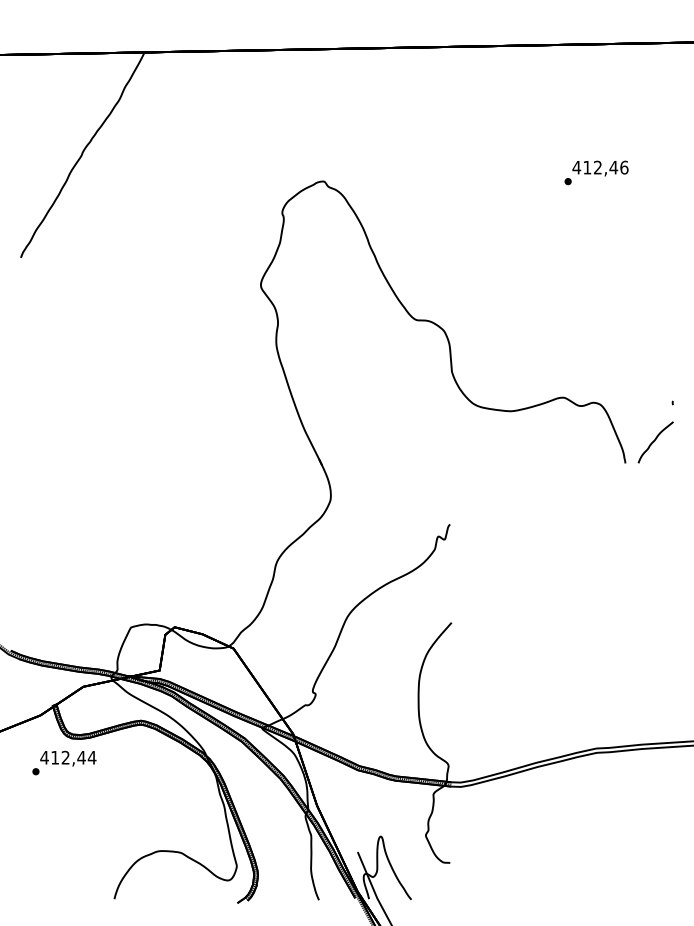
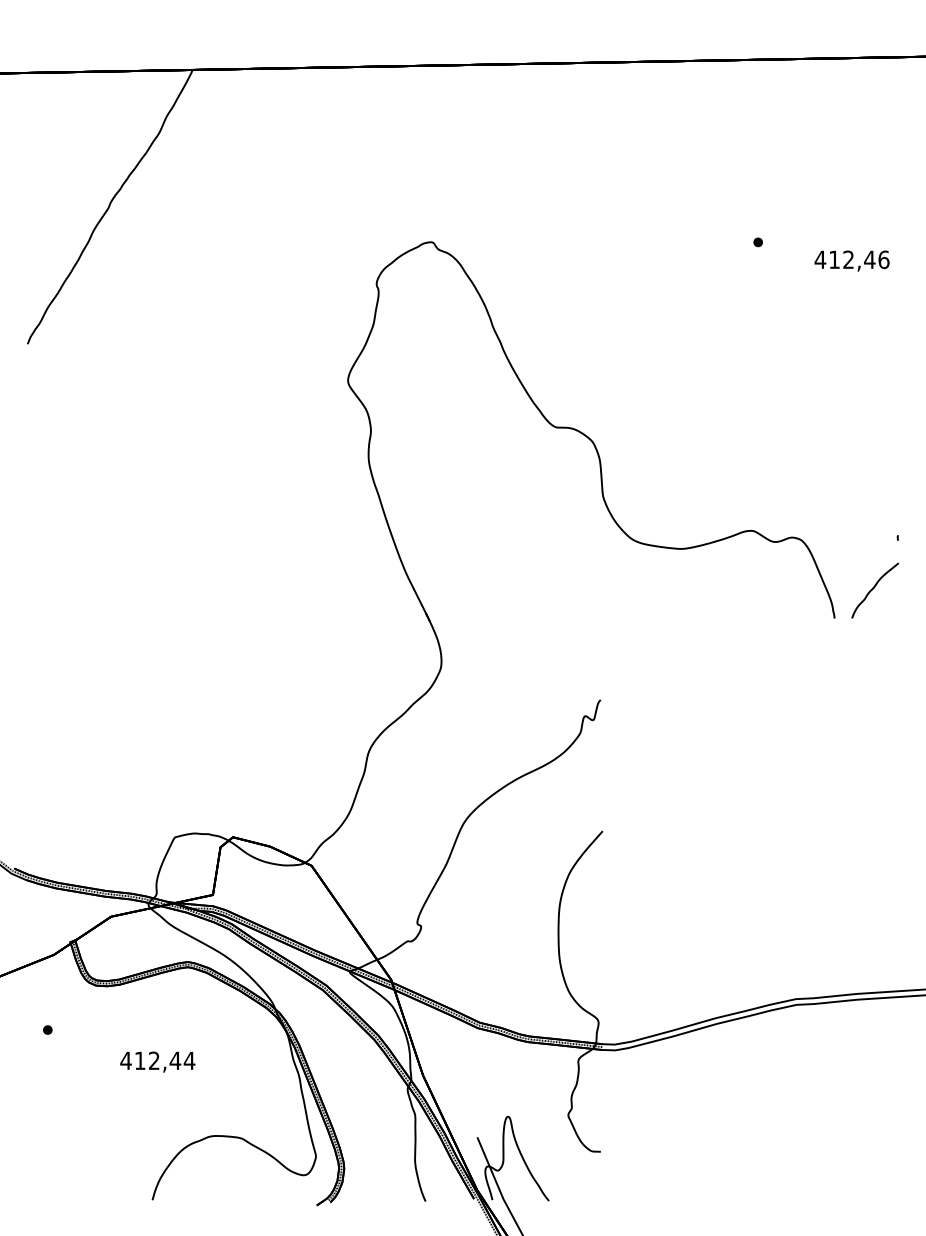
text: (600, 168) -> (852, 260), moved
text: (68, 758) -> (157, 1061), moved

